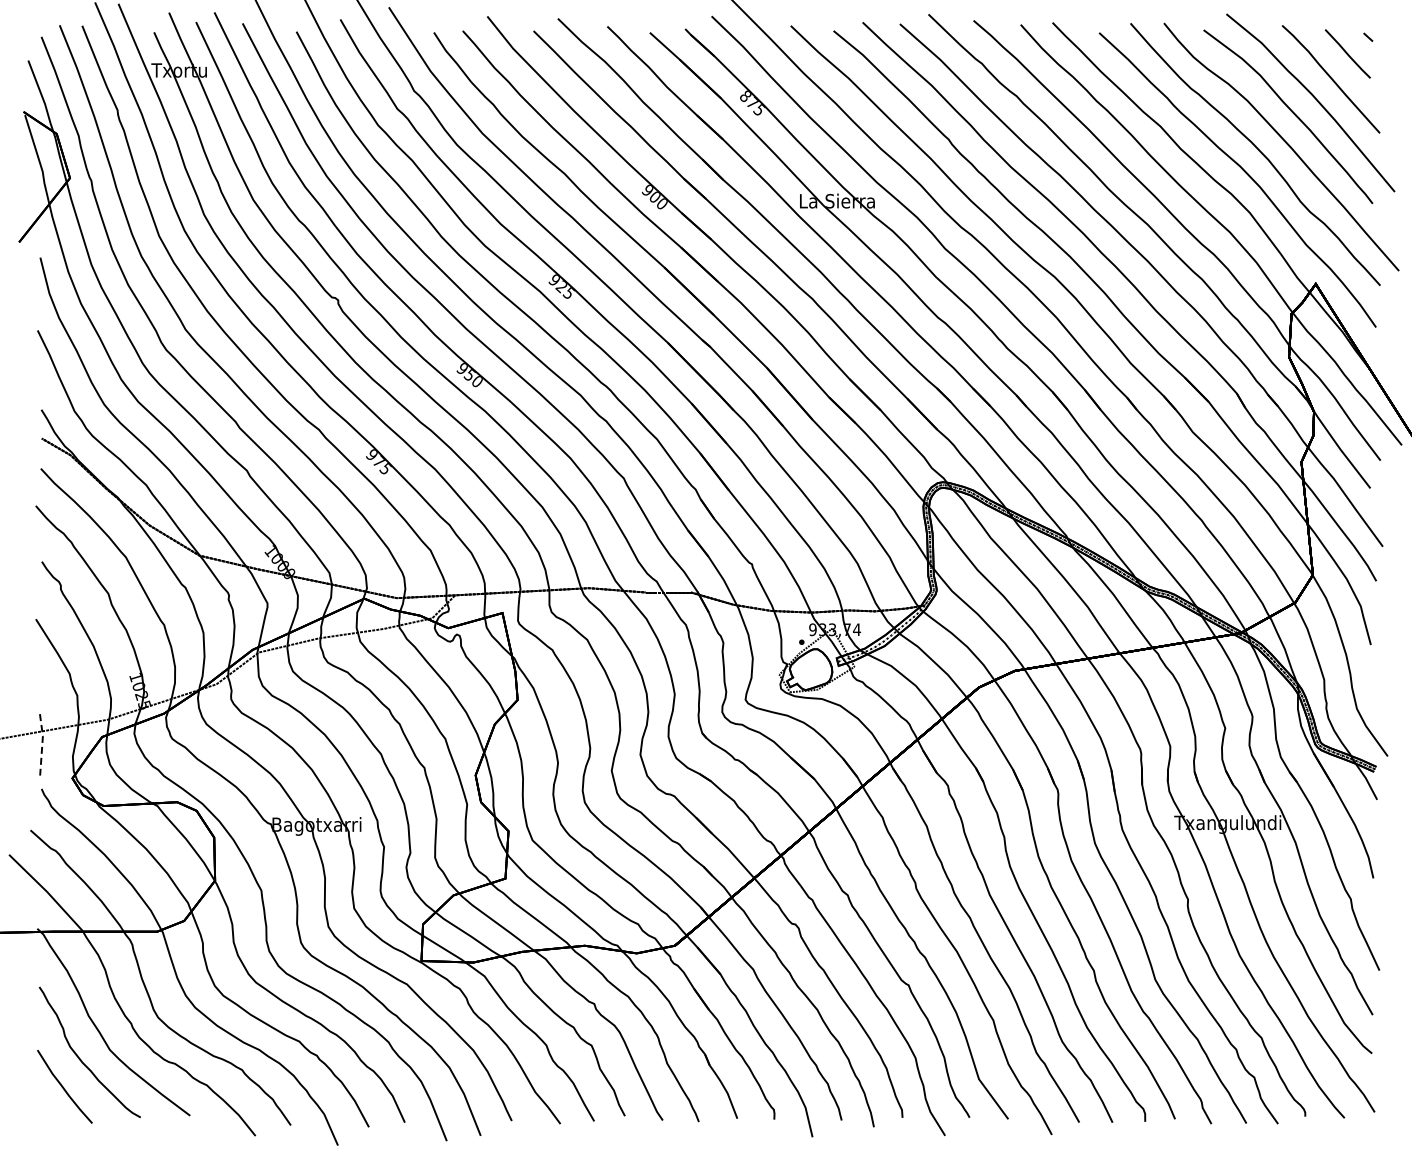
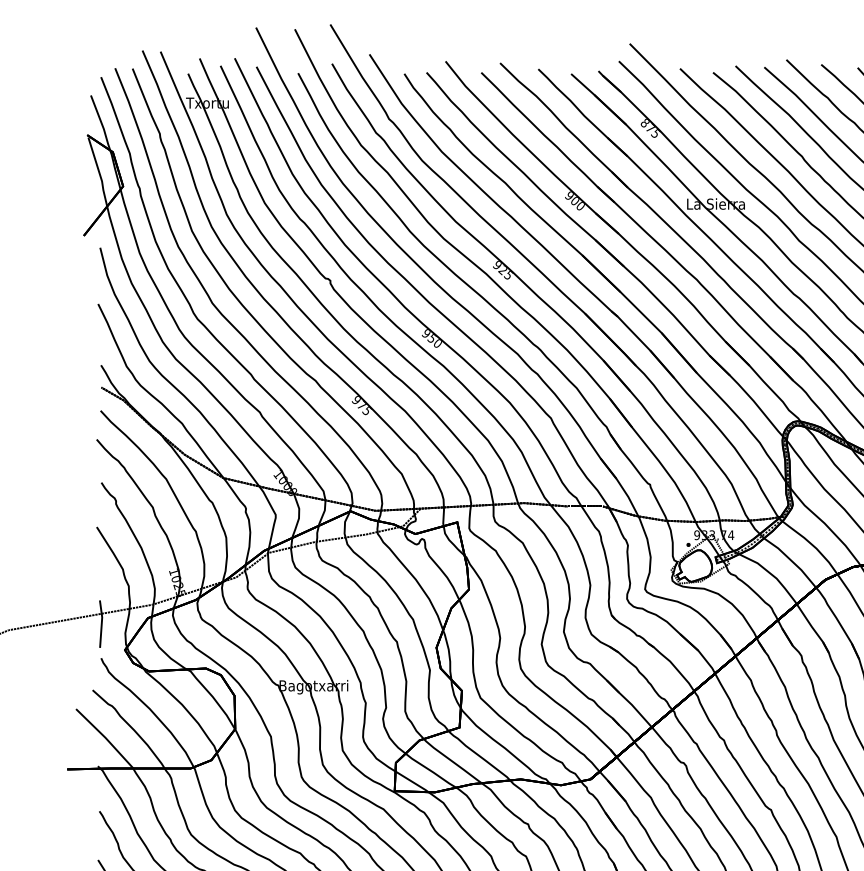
line: (42, 744) -> (101, 623), dashed -> solid

